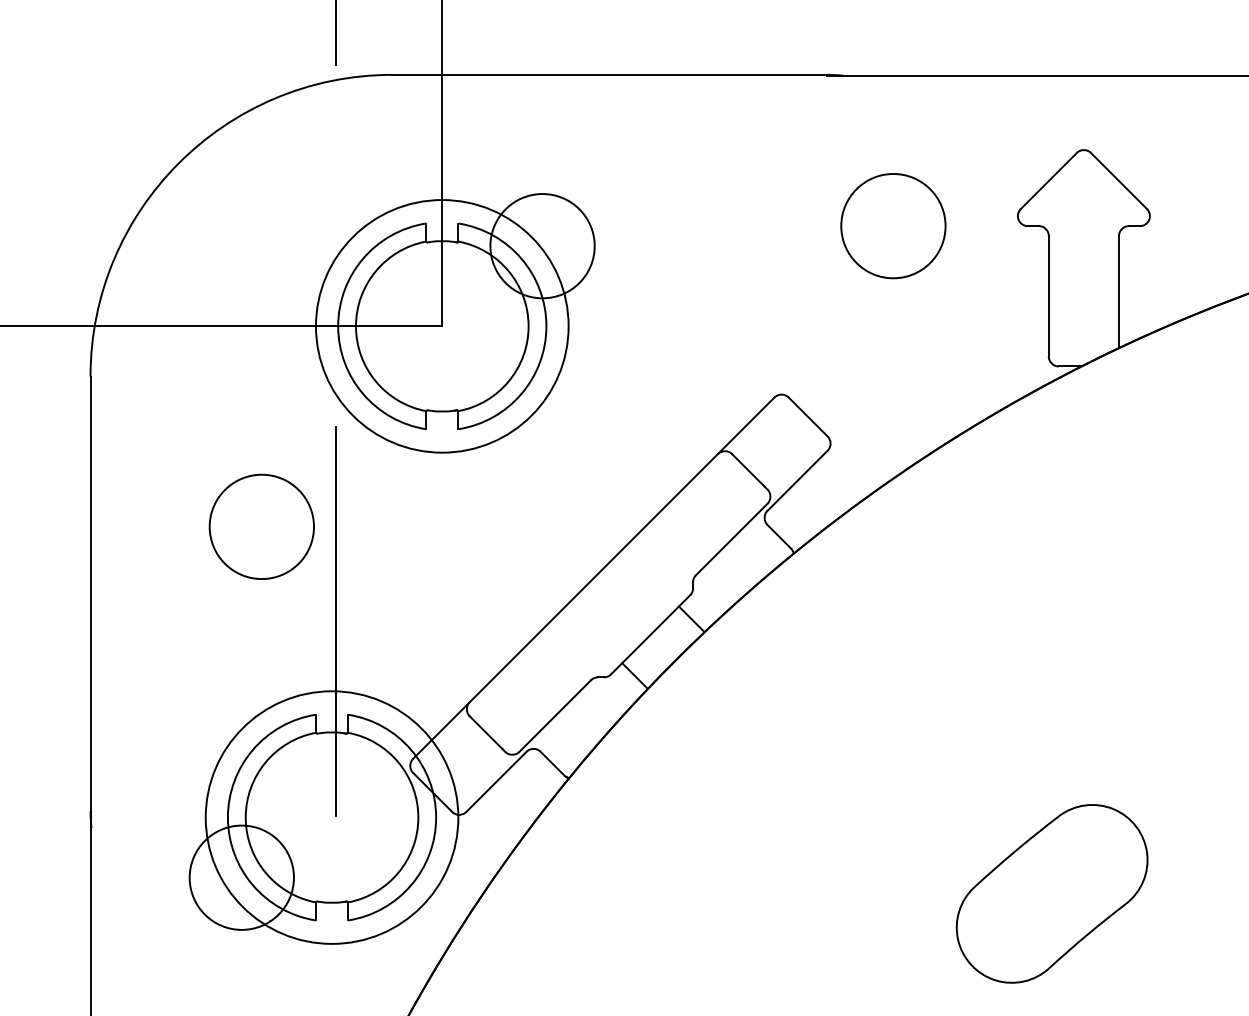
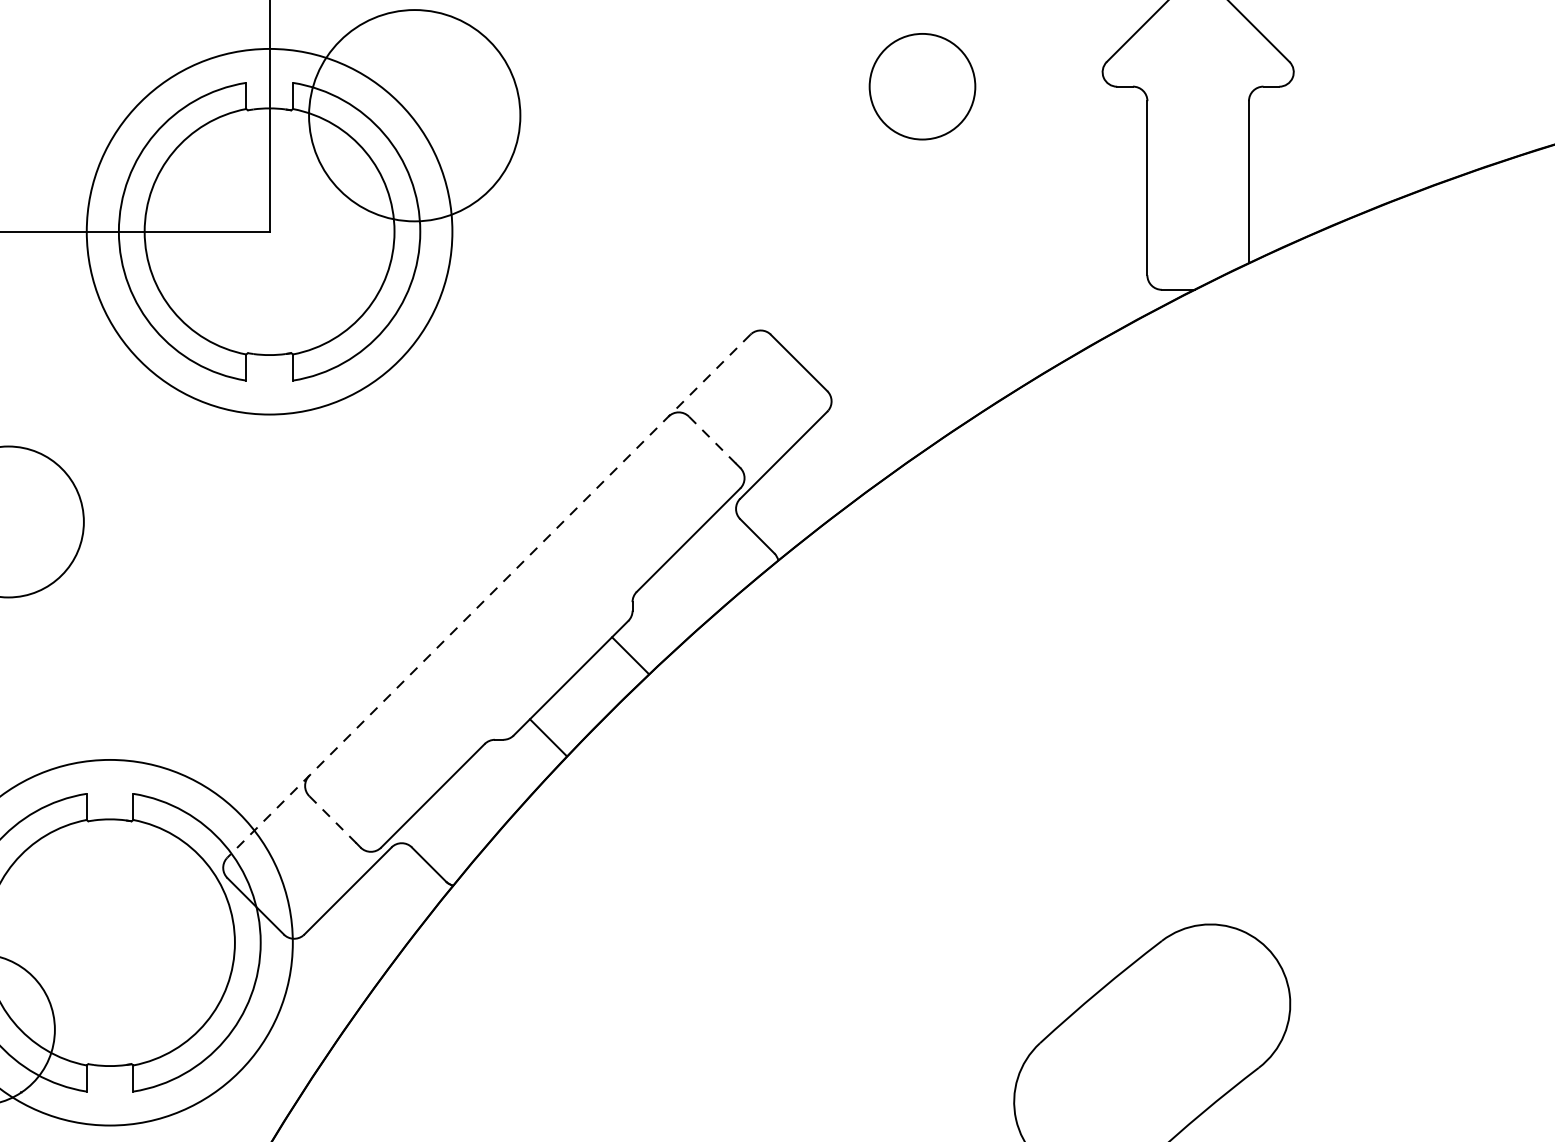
circle: (893, 226) -> (922, 87), size x0.7
circle: (542, 246) -> (414, 116), size x1.4
line: (748, 470) -> (712, 440), solid -> dashed
line: (593, 578) -> (488, 596), solid -> dashed
line: (336, 620) -> (116, 657), removed
line: (485, 732) -> (332, 819), solid -> dashed

